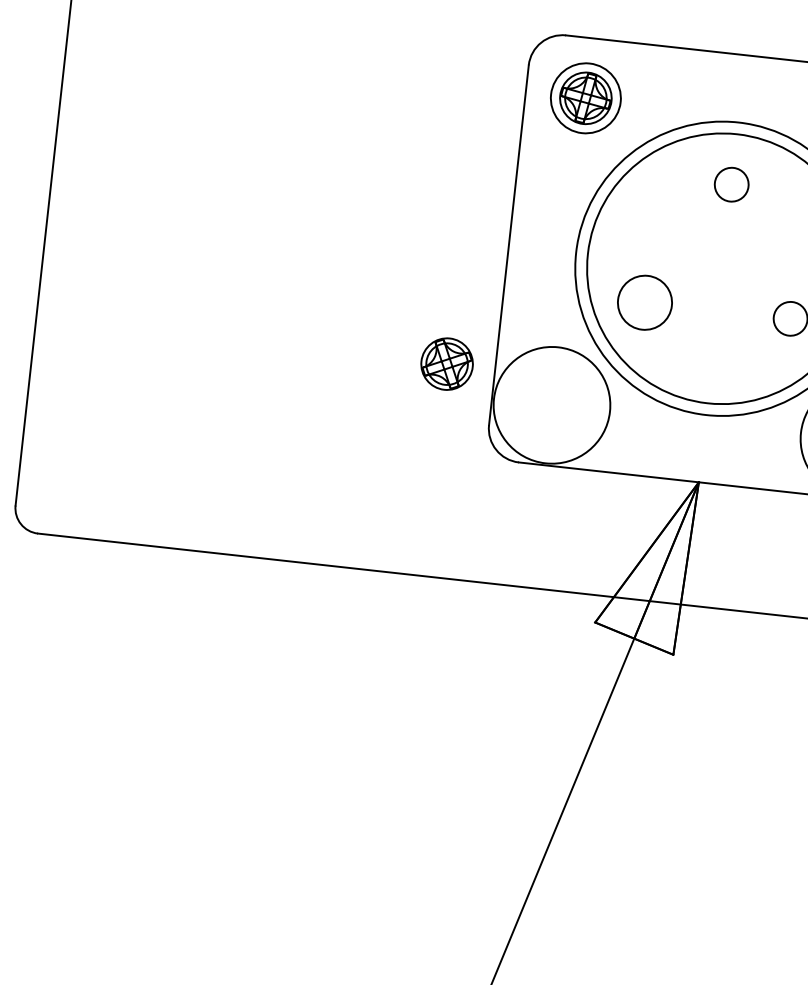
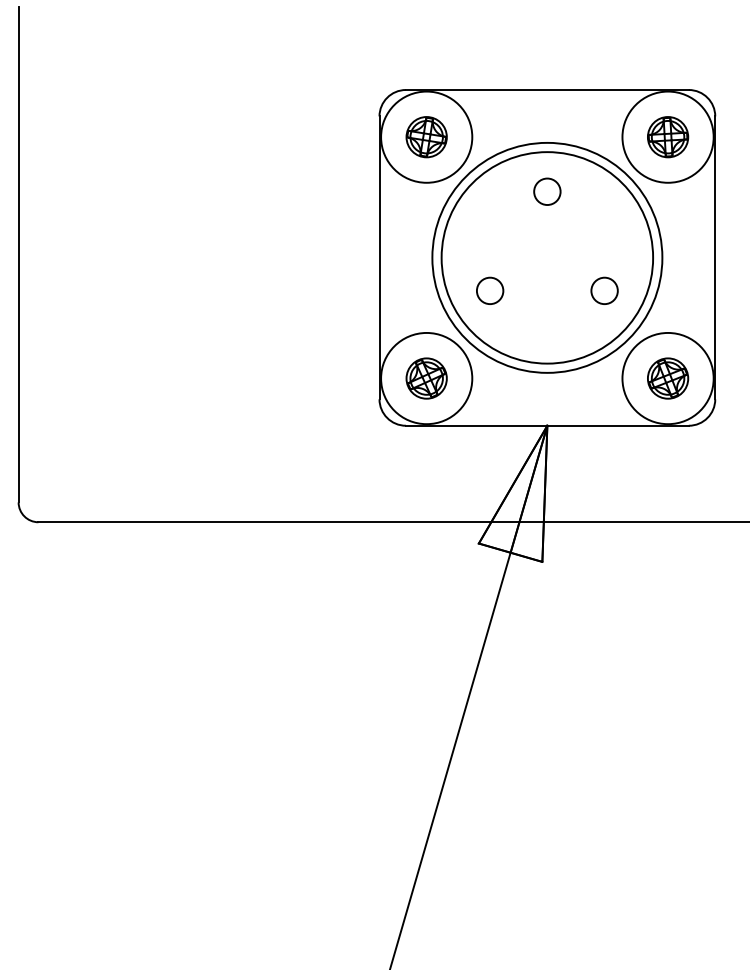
circle: (585, 97) -> (426, 136), size x1.67
circle: (644, 302) -> (489, 290), size x0.62
part: (446, 364) -> (426, 378), moved

